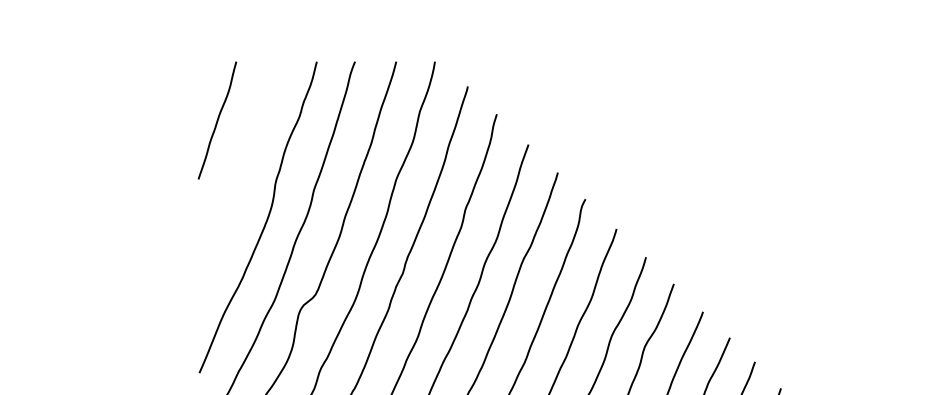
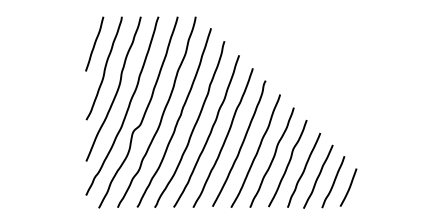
curve: (238, 173) -> (104, 68), added

